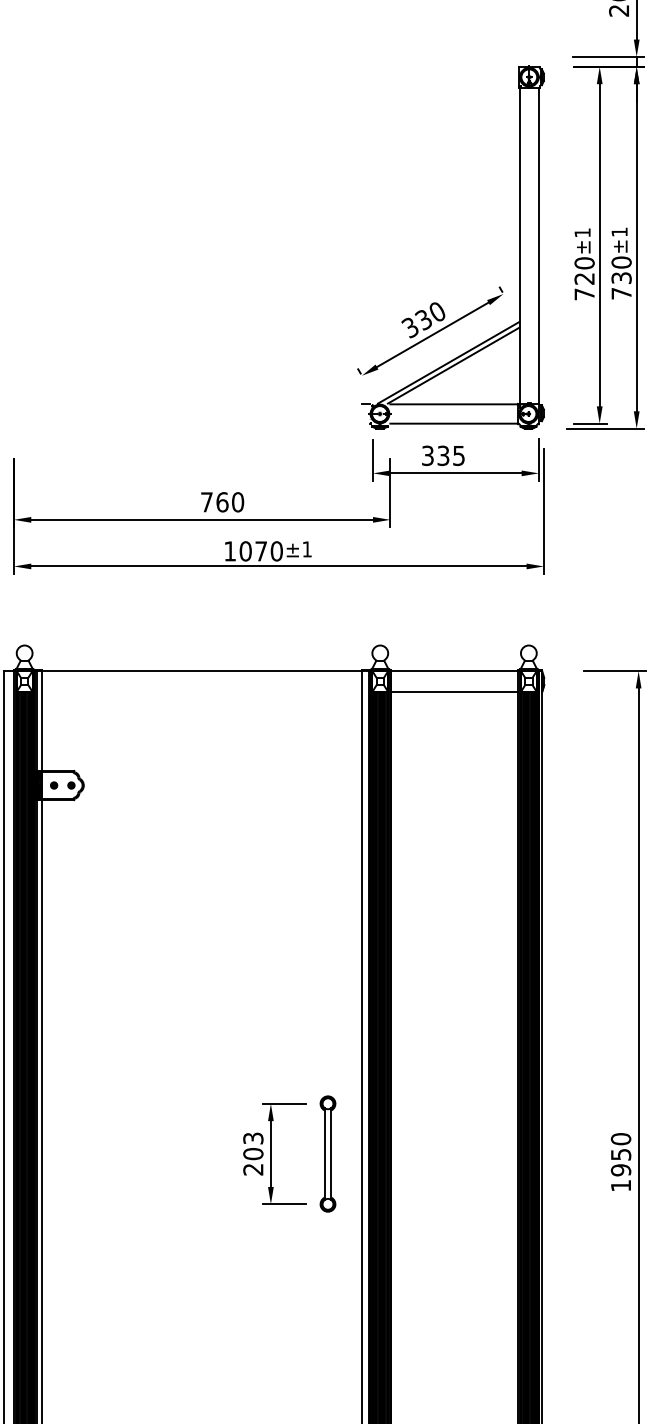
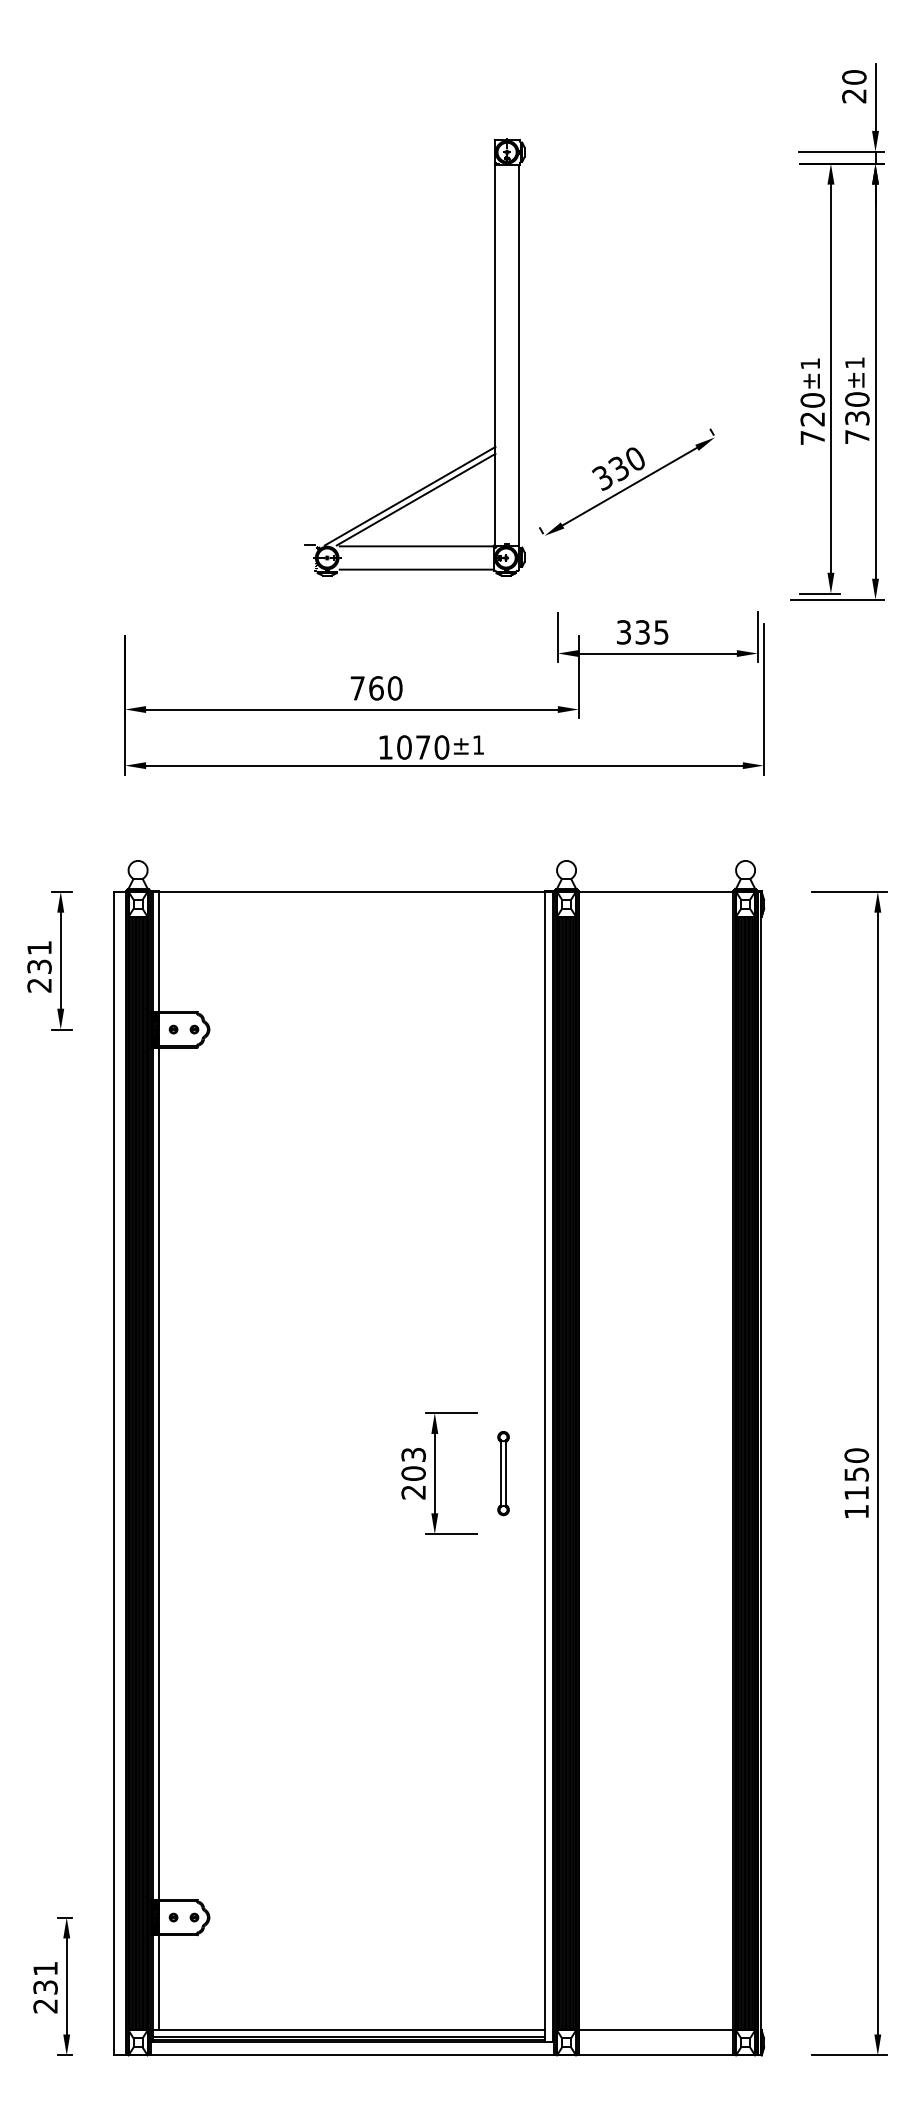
part: (518, 247) -> (494, 357), moved
line: (454, 691) -> (656, 916), removed
part: (327, 1153) -> (503, 1473), size x0.6
text: (620, 1169) -> (856, 1492), 1950 -> 1150

